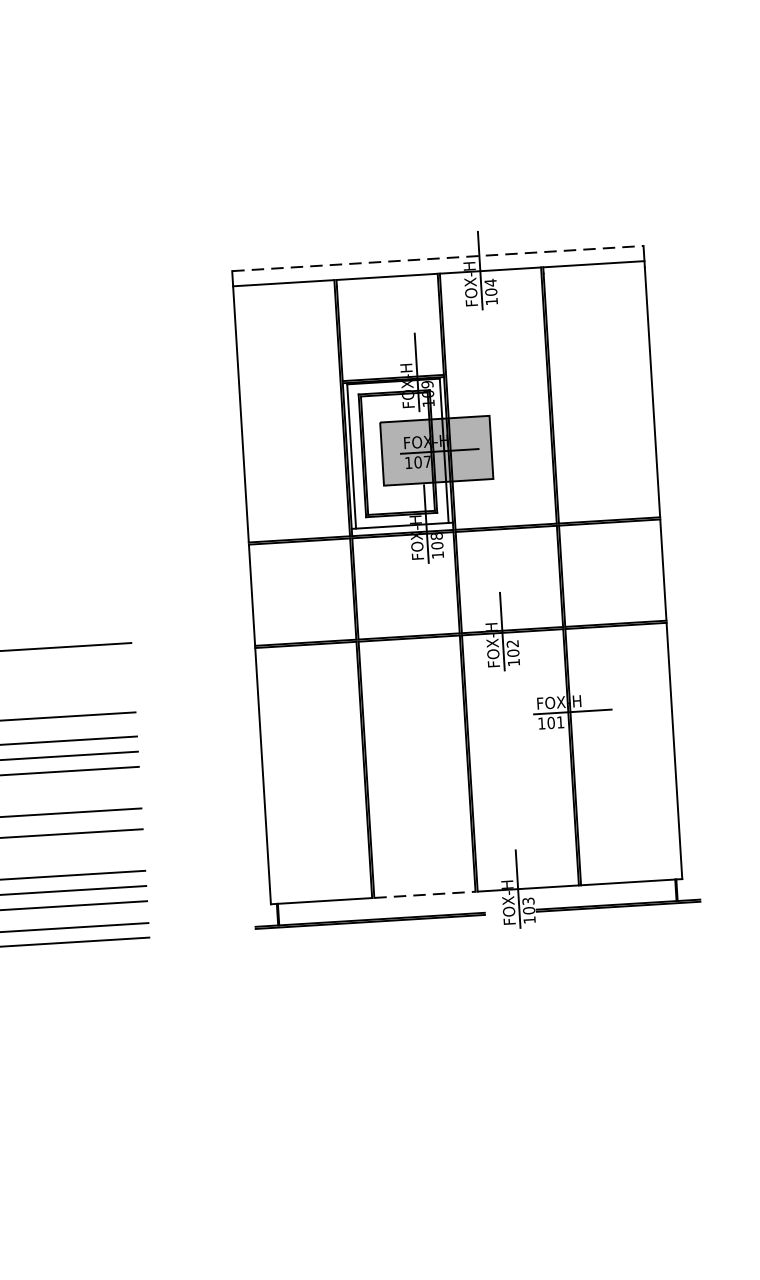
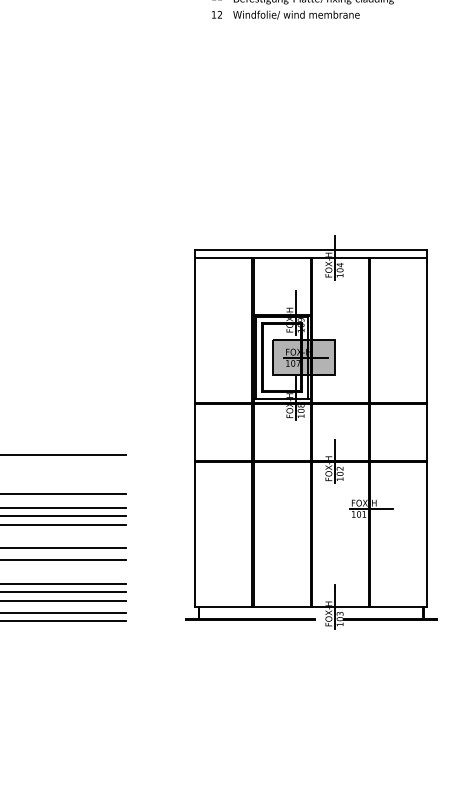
line: (438, 258) -> (311, 249), dashed -> solid
line: (425, 894) -> (282, 606), dashed -> solid

